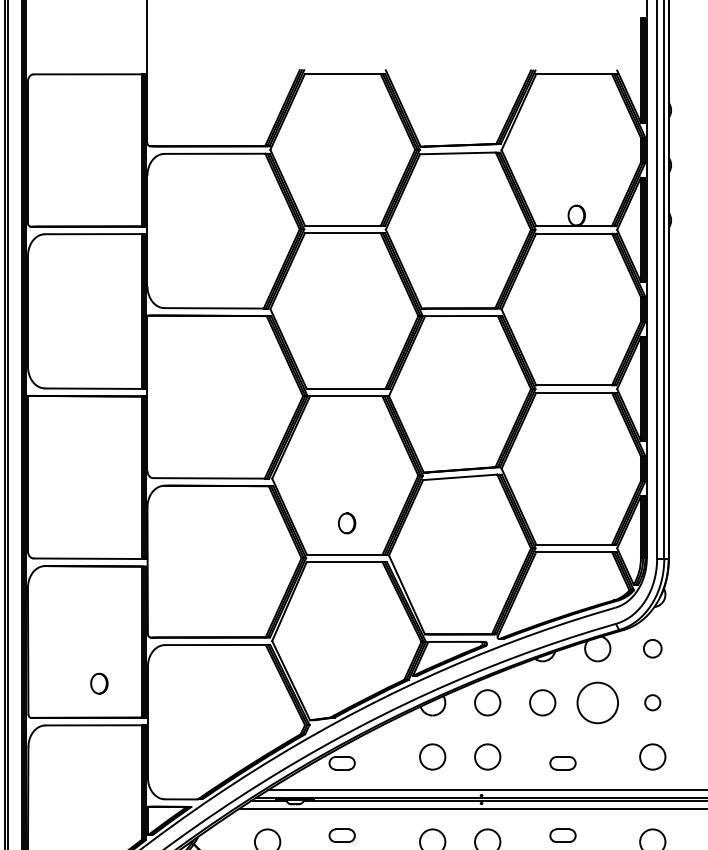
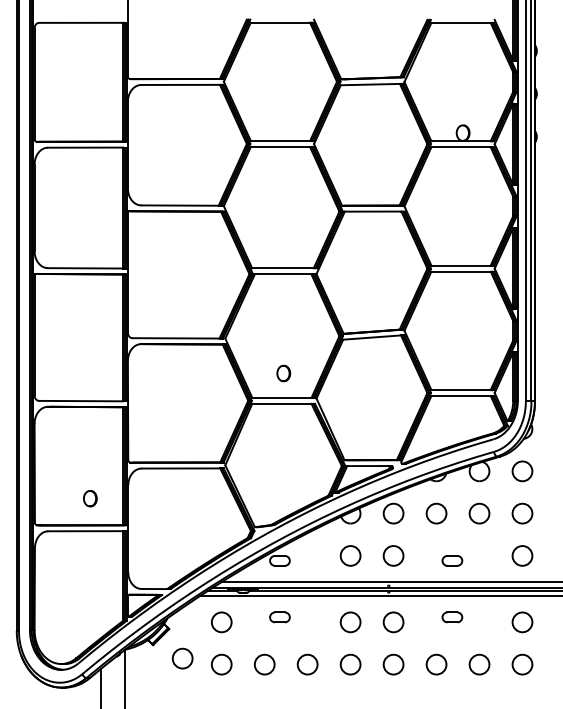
circle: (652, 648) -> (522, 471), size x1.43
circle: (597, 702) -> (479, 513), size x0.62
circle: (652, 702) -> (522, 513), size x1.67

